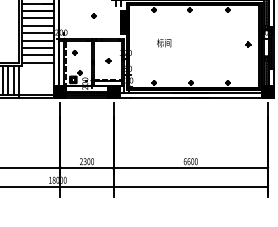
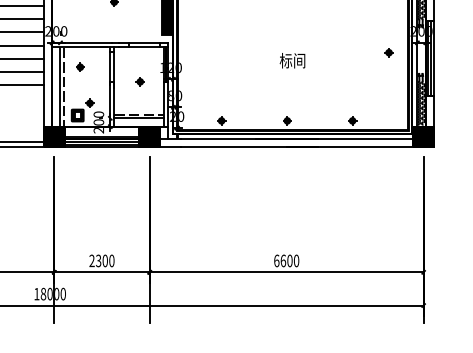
text: (164, 42) -> (293, 59), moved

